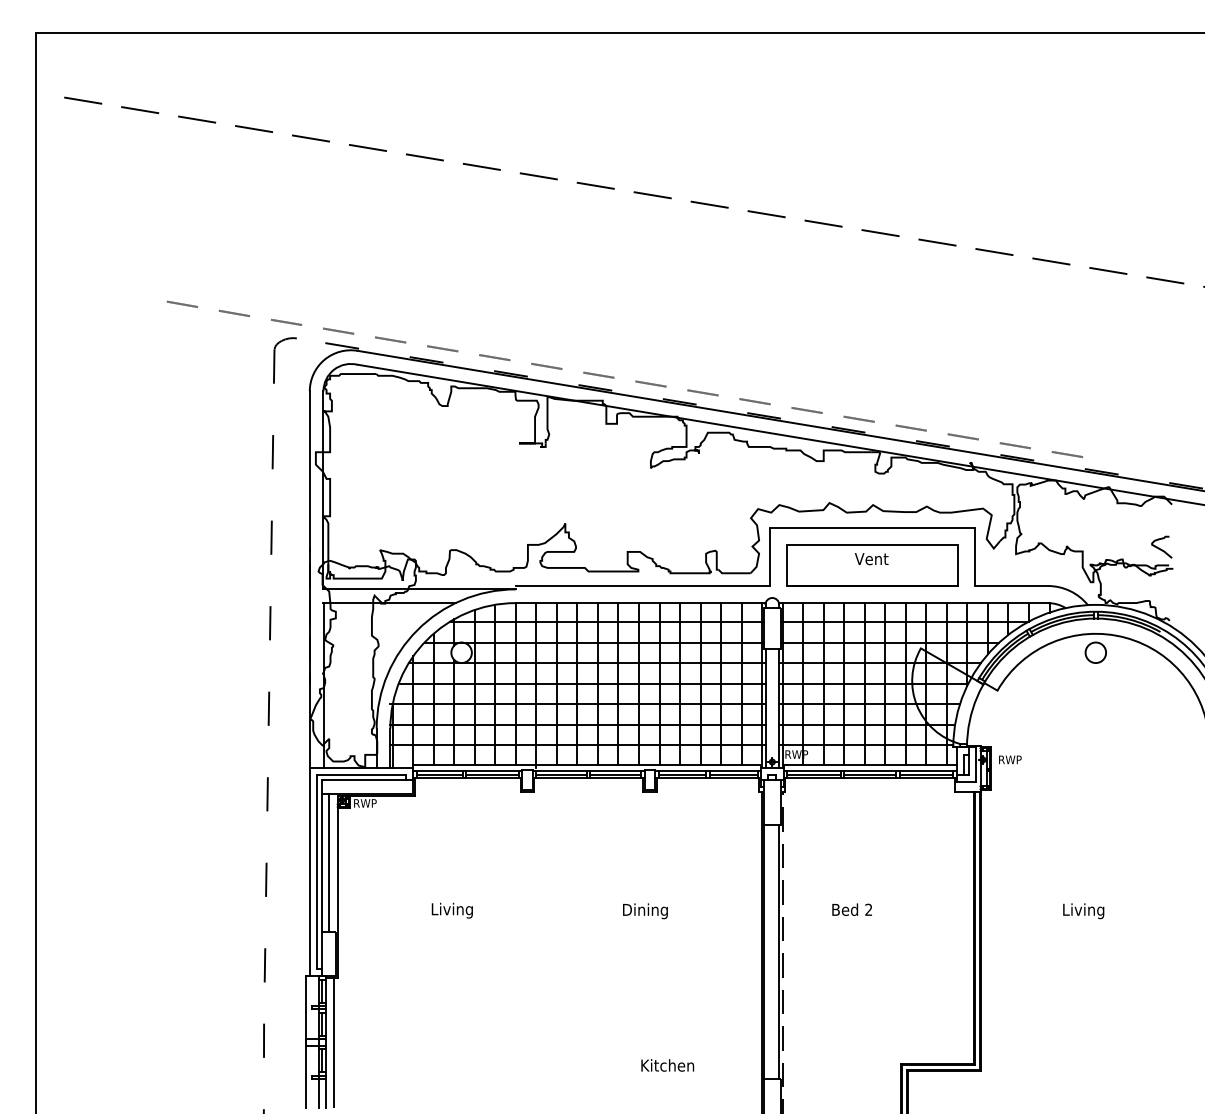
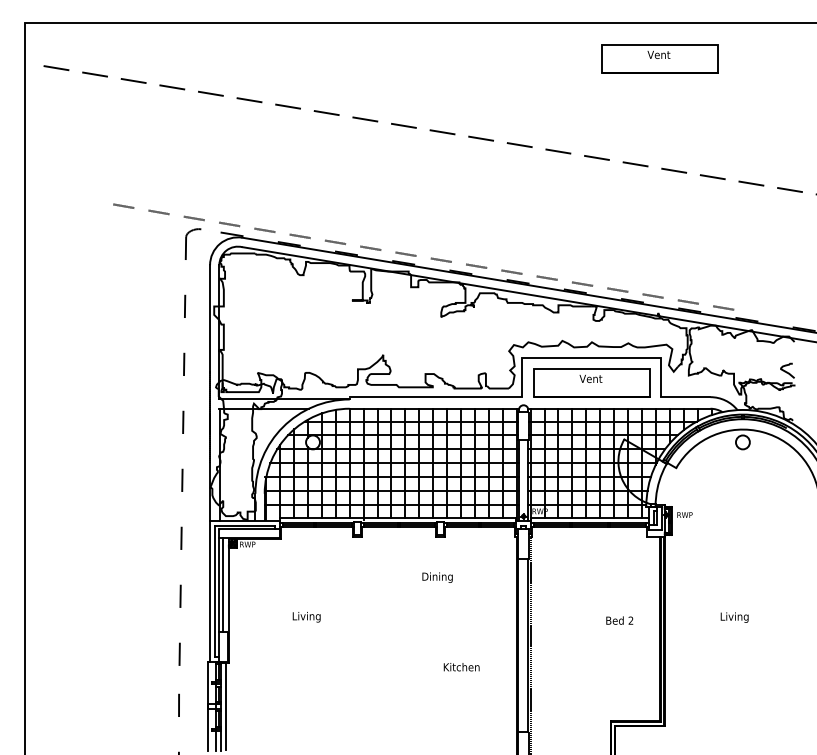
part: (972, 86) -> (659, 58), added
text: (851, 909) -> (619, 620), moved
text: (645, 911) -> (437, 577), moved
text: (667, 1065) -> (461, 667), moved

